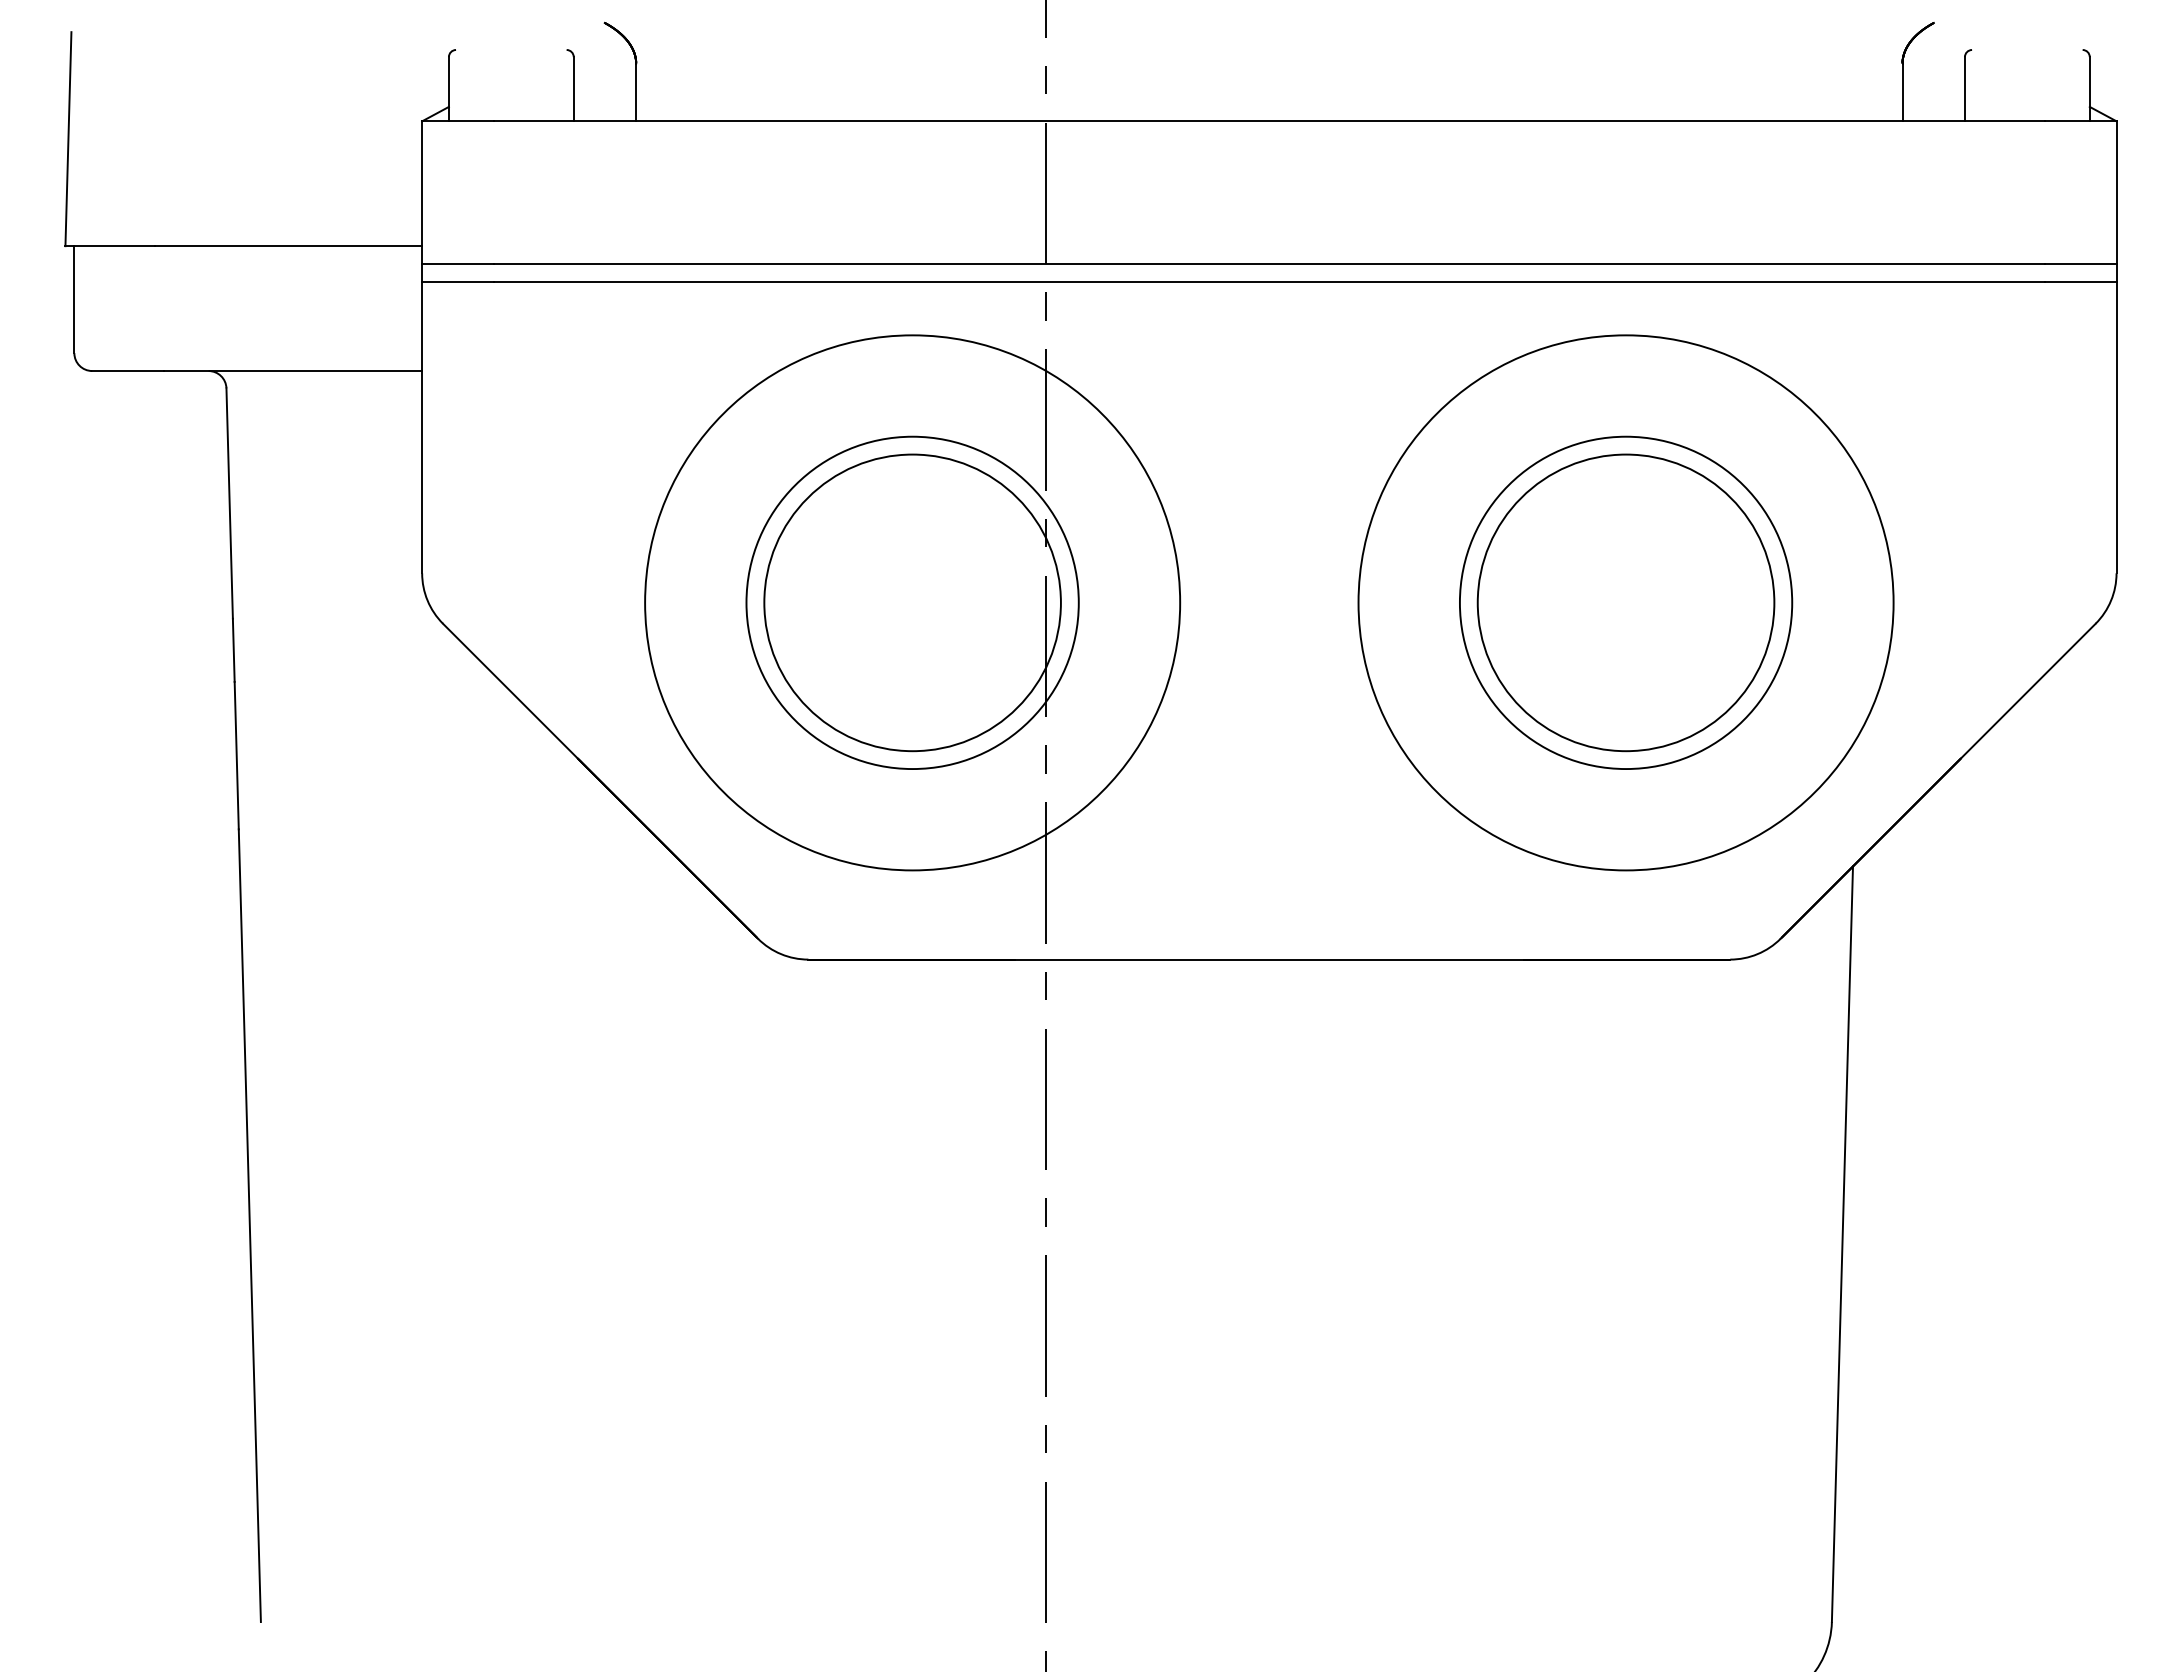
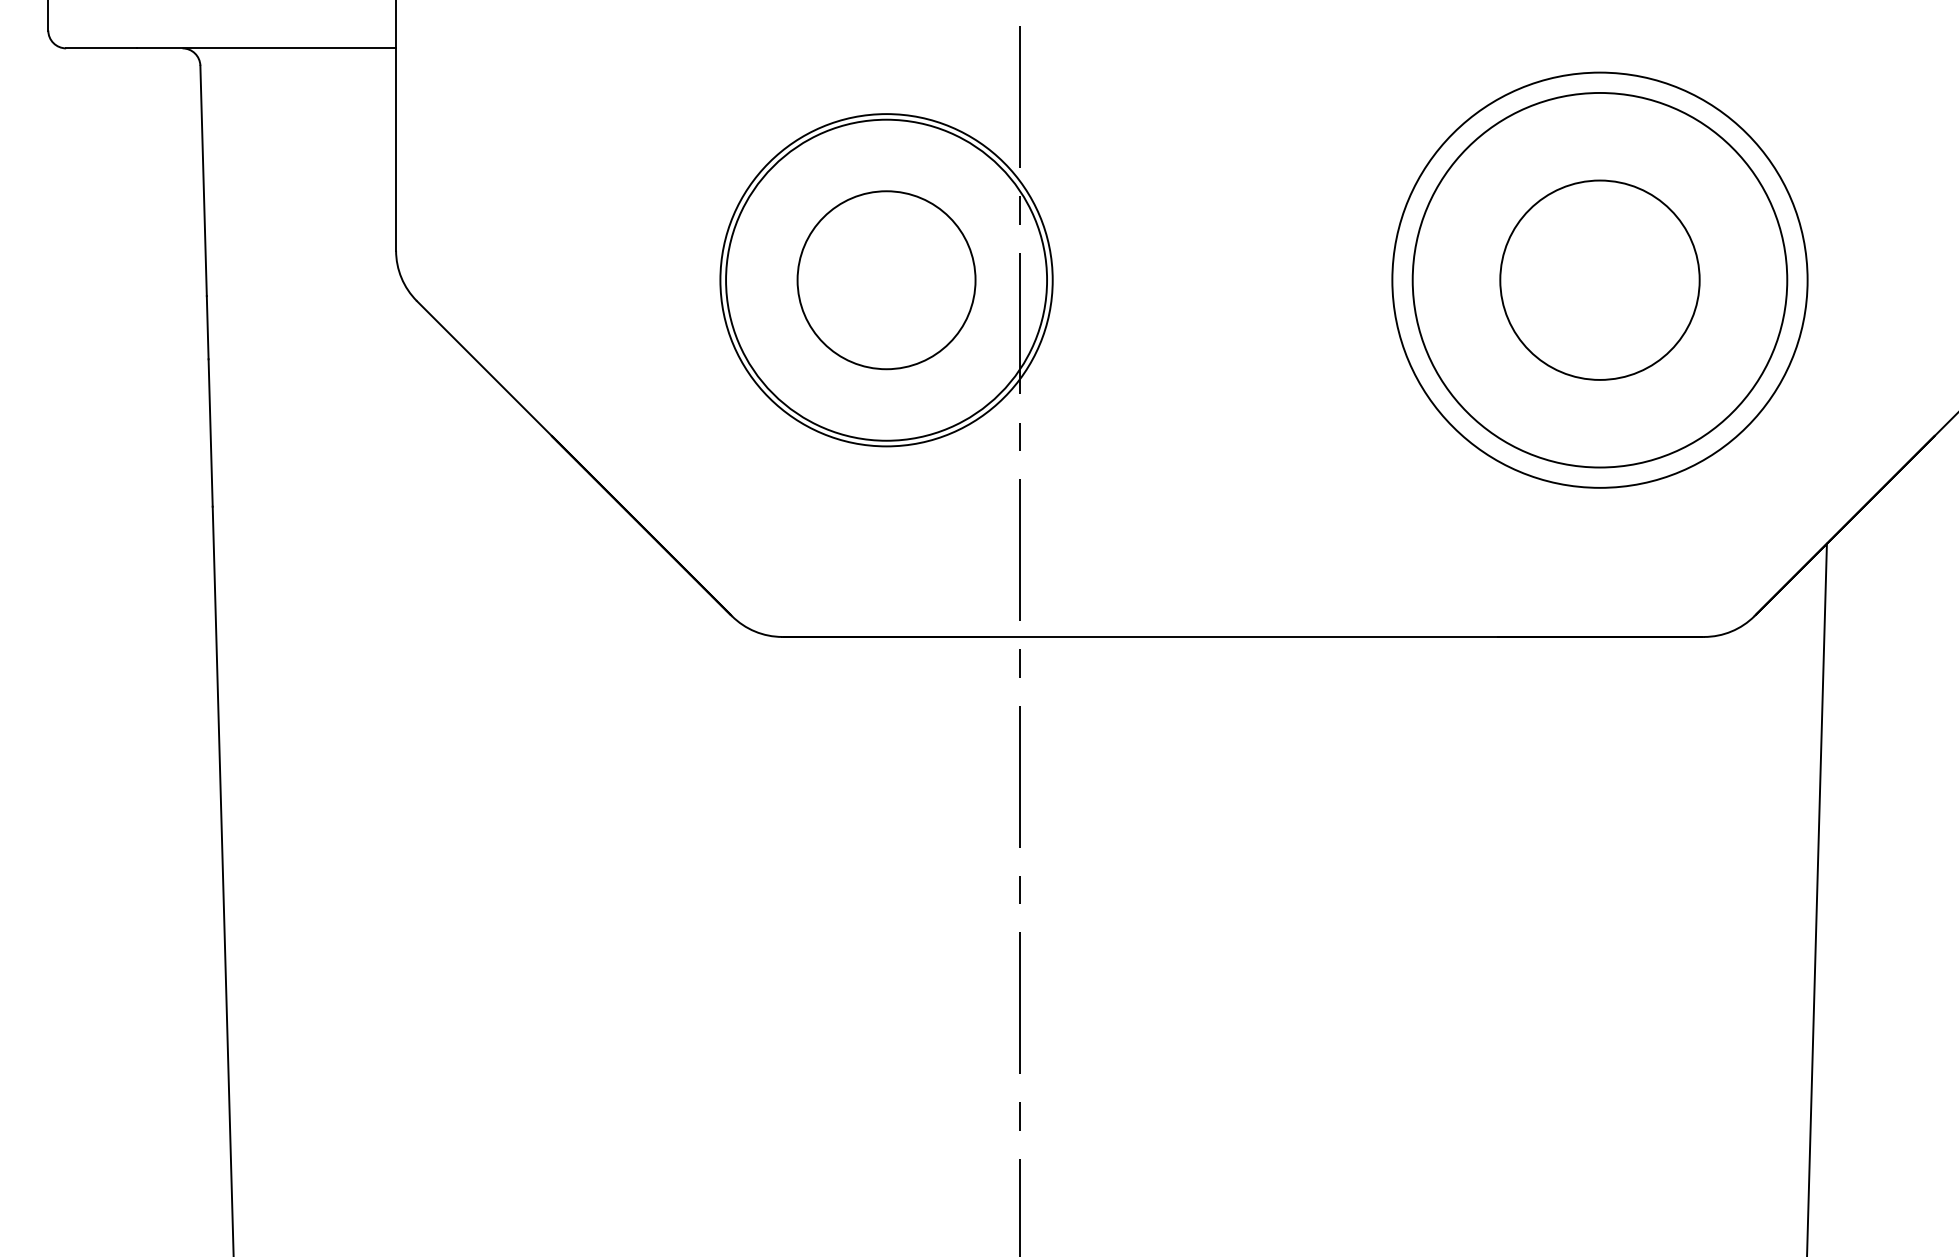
circle: (912, 602) -> (886, 279), size x0.6
circle: (912, 602) -> (886, 279), size x0.6
circle: (1625, 602) -> (1599, 279), size x0.6
circle: (1625, 602) -> (1599, 279), size x0.7
circle: (1625, 602) -> (1599, 279), size x1.4

